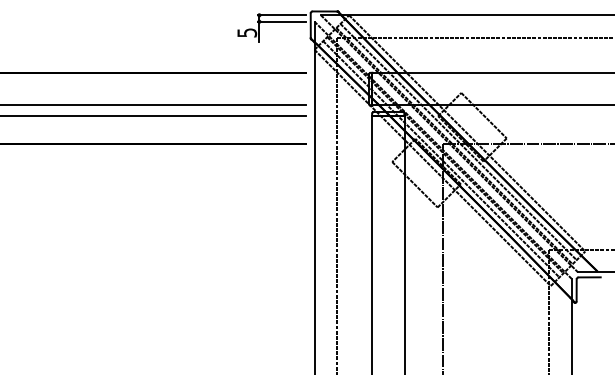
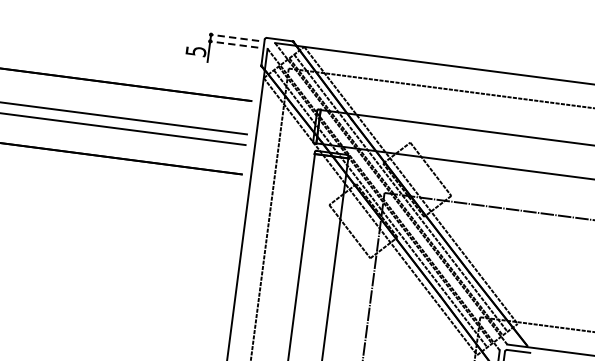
line: (281, 15) -> (234, 37), solid -> dashed
line: (281, 21) -> (233, 44), solid -> dashed

